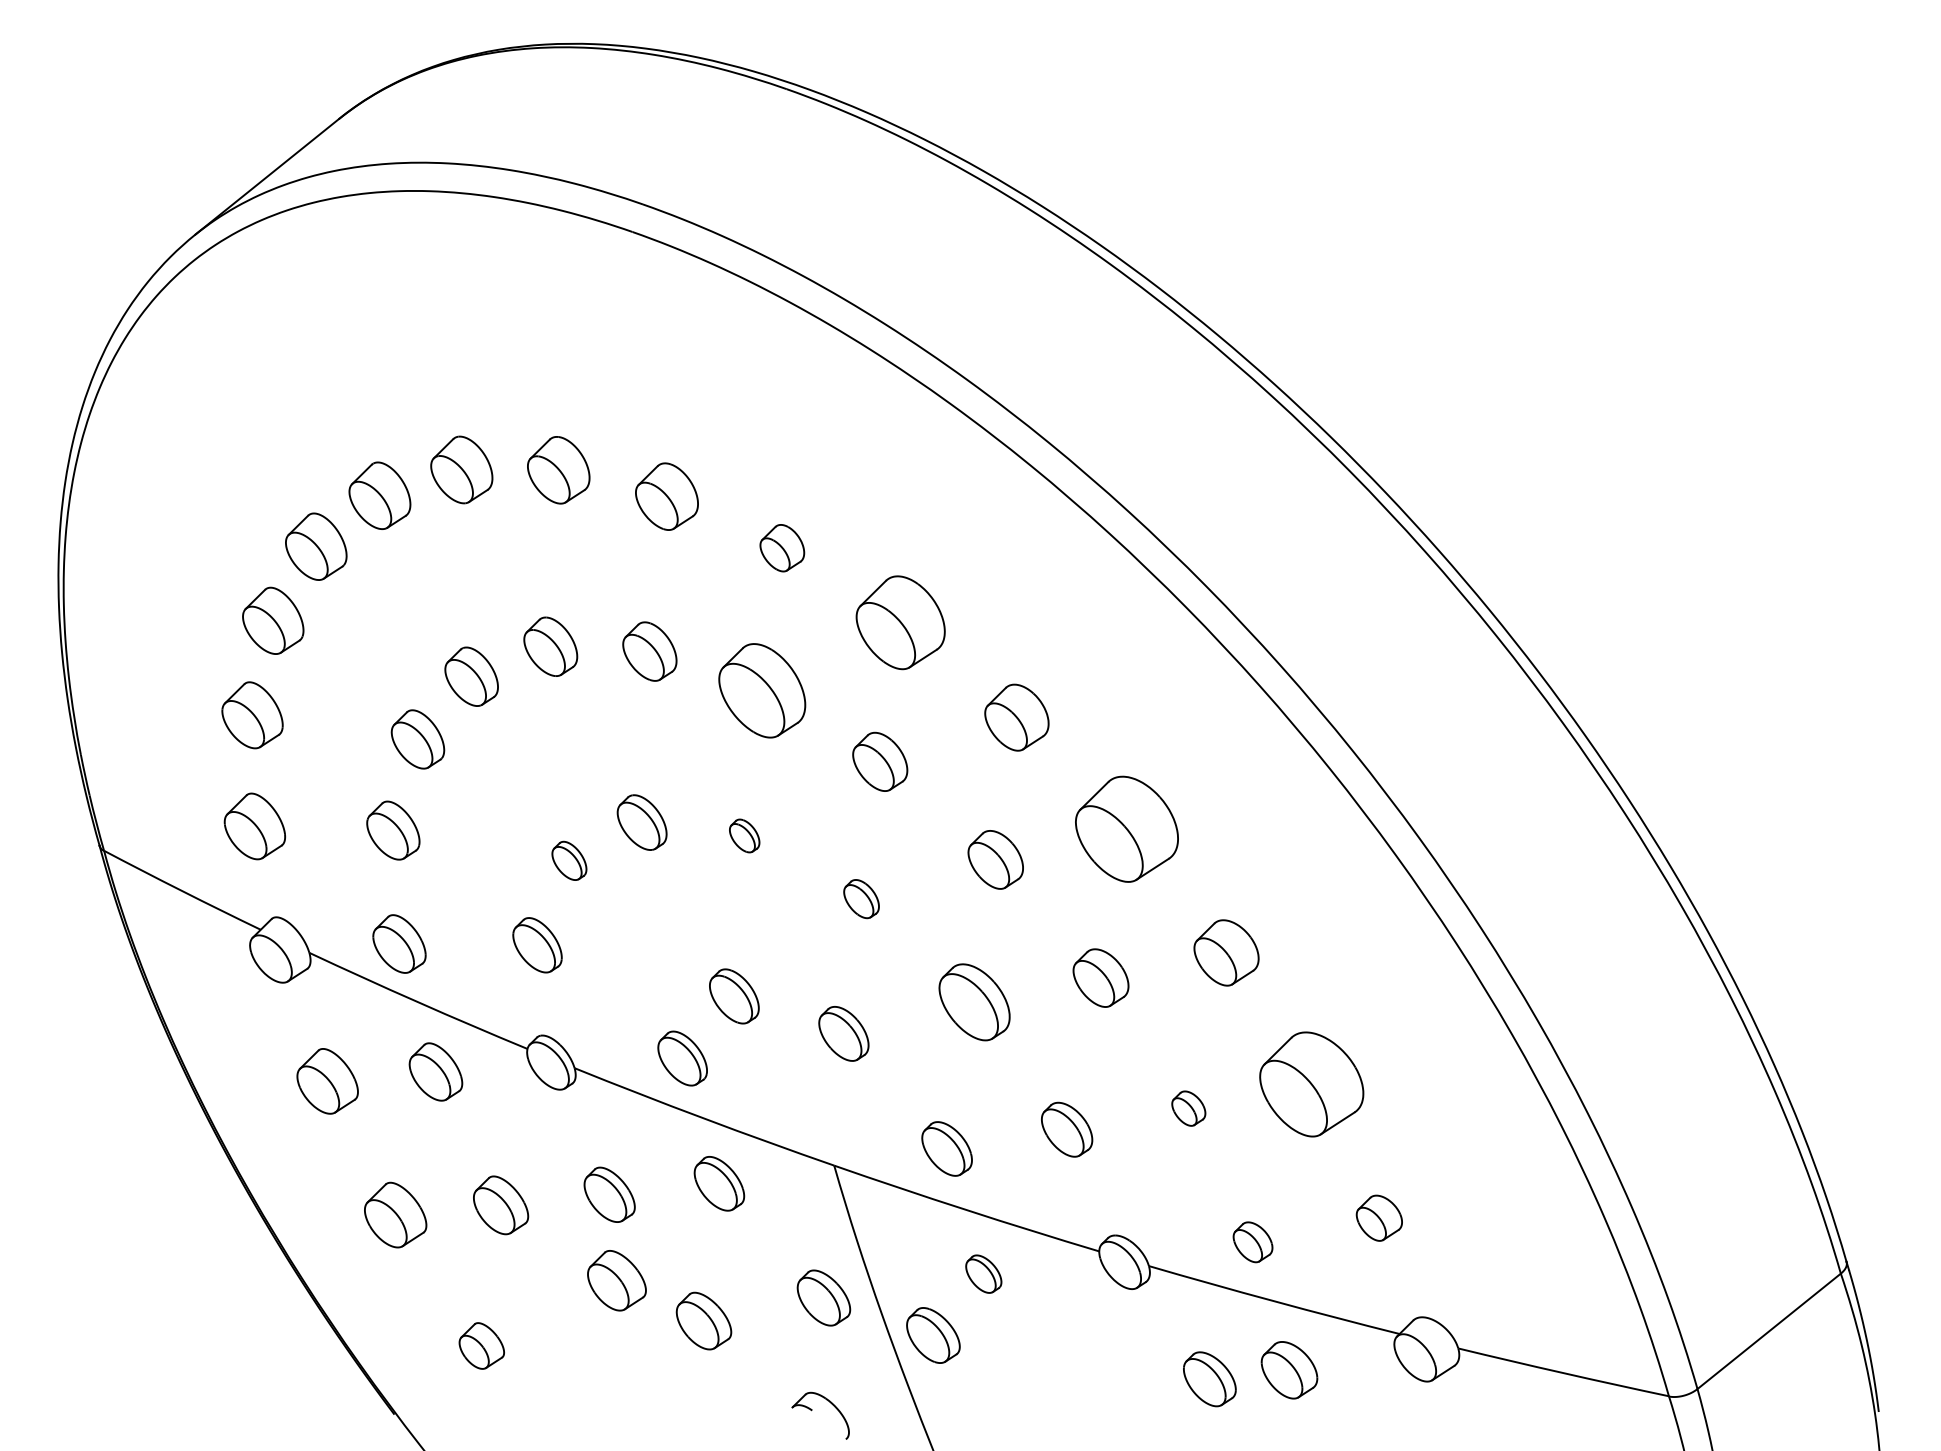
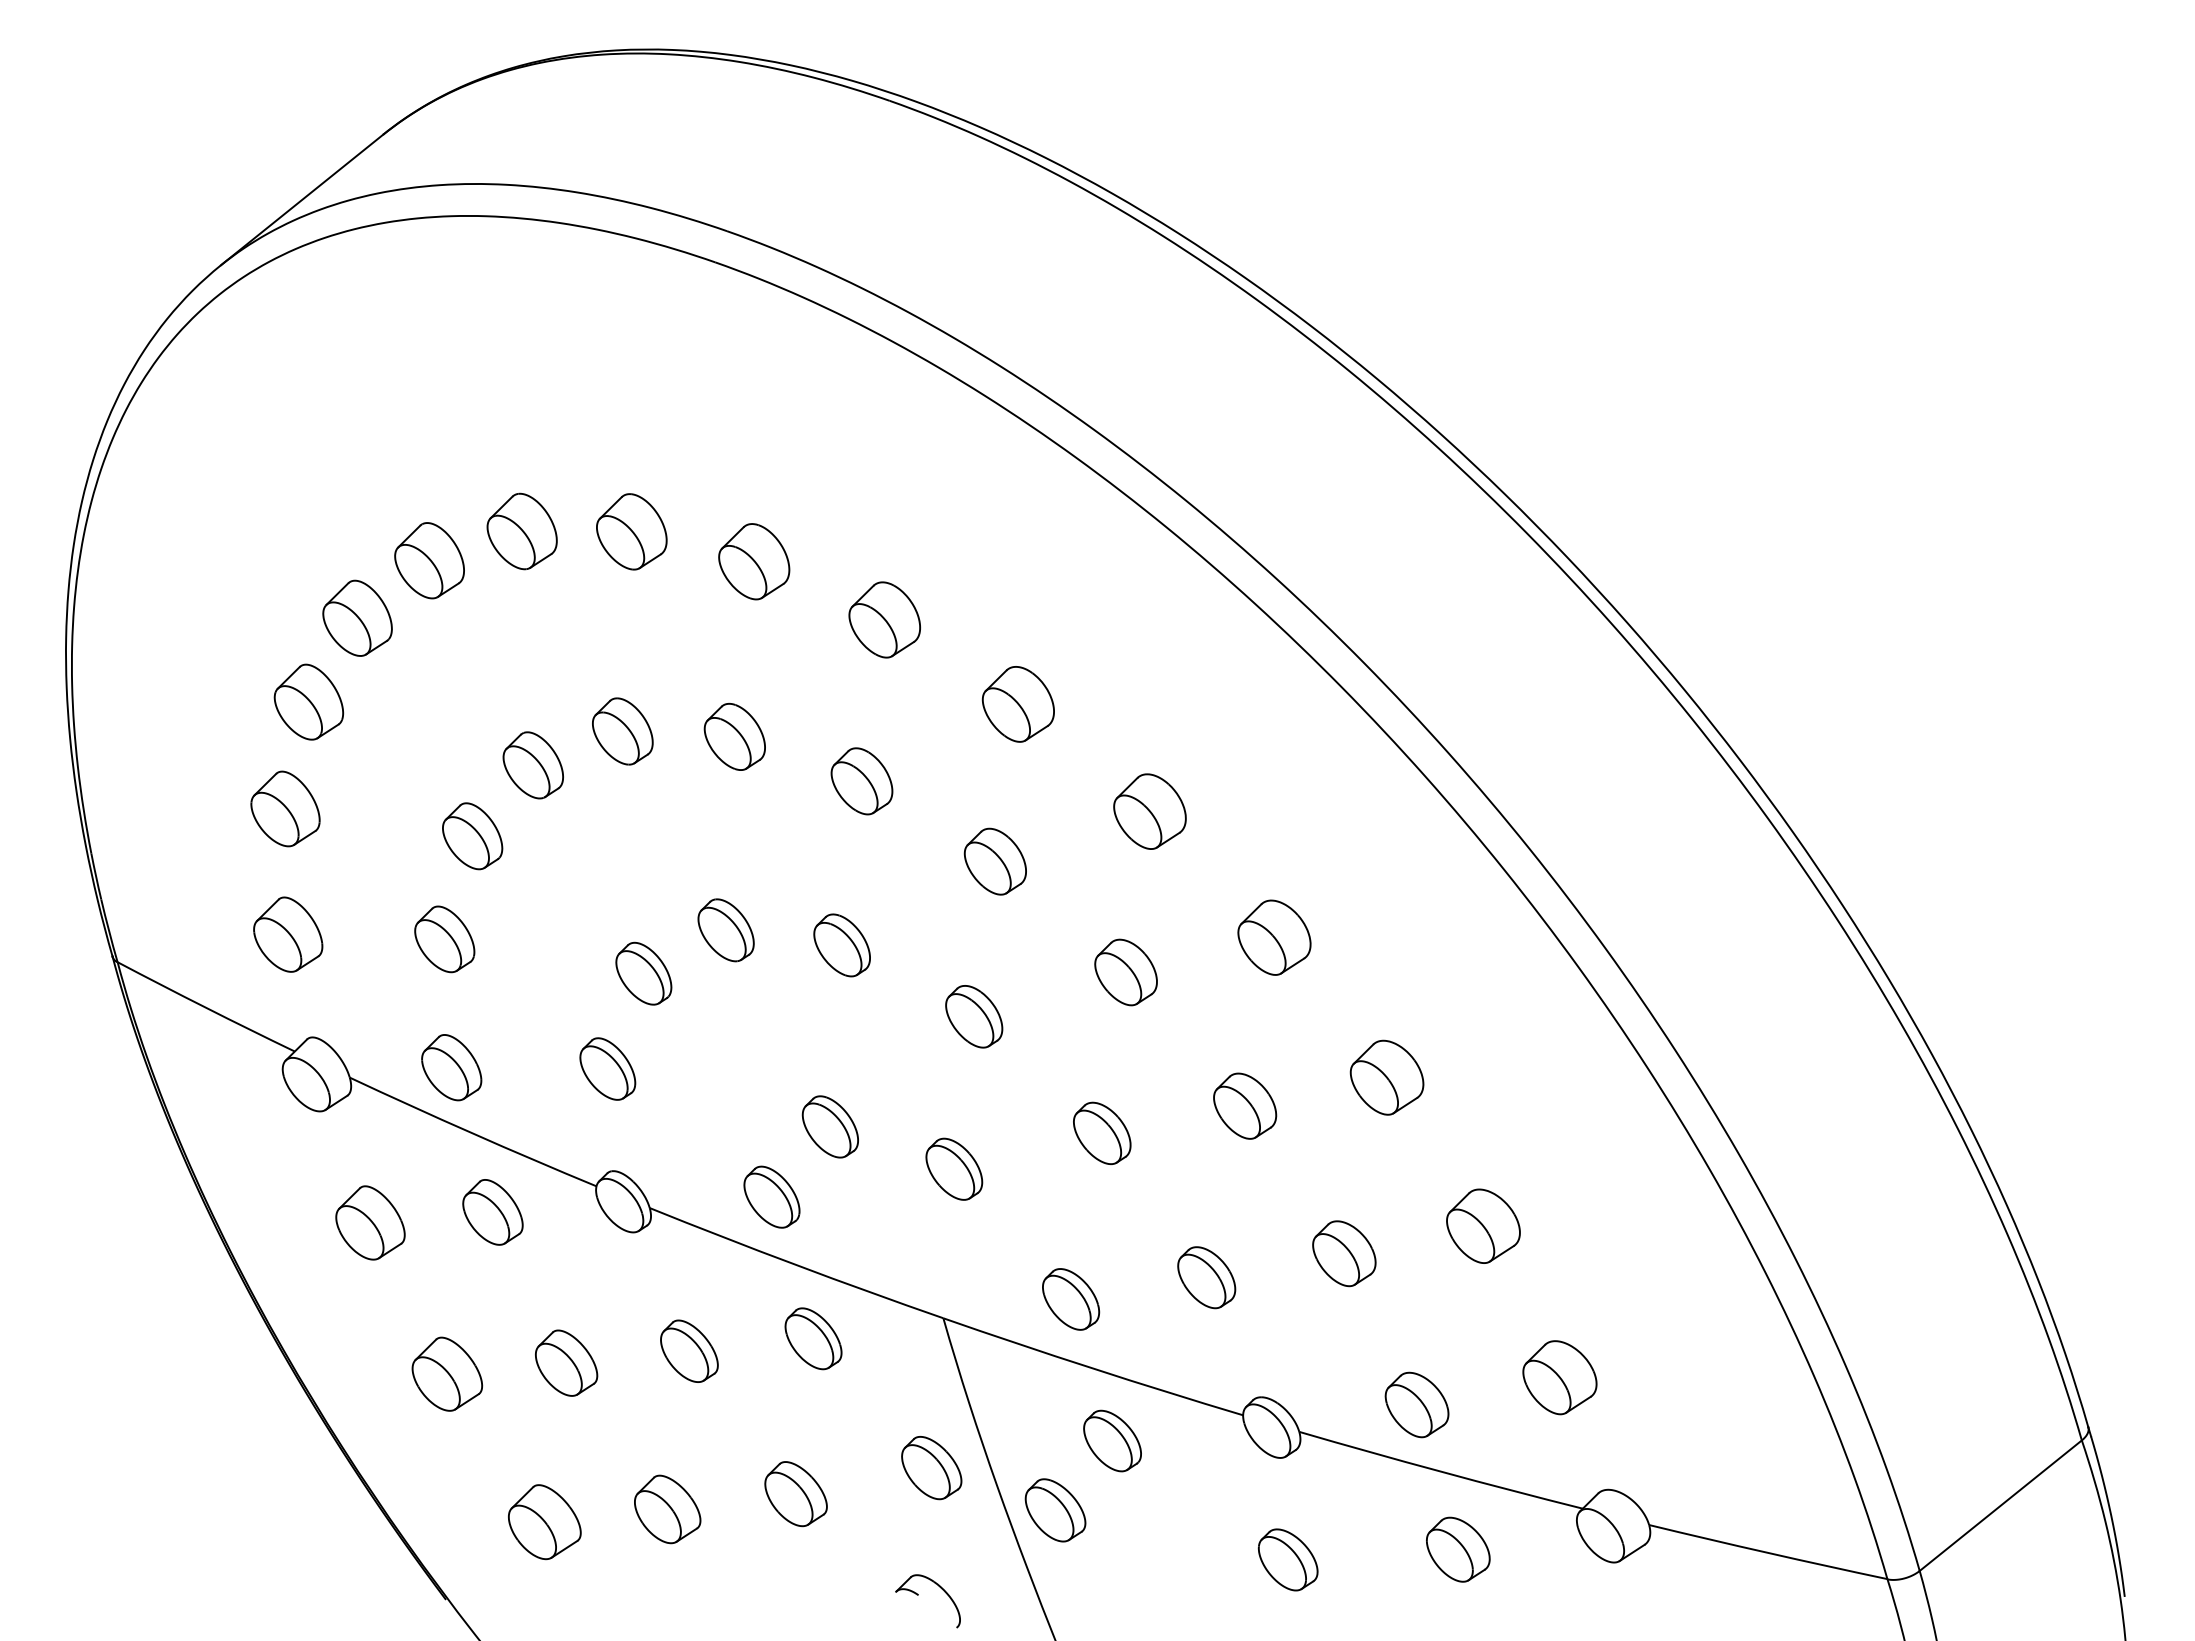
part: (782, 547) -> (884, 619), size x1.43
part: (899, 622) -> (1017, 704), size x0.71
part: (761, 691) -> (861, 781), size x0.62
part: (1127, 828) -> (1274, 937), size x0.62
part: (744, 836) -> (841, 945), size x1.67
part: (569, 860) -> (643, 973), size x1.43
part: (861, 898) -> (974, 1016), size x1.43
part: (974, 1001) -> (1102, 1132), size x0.71
part: (1311, 1083) -> (1483, 1225), size x0.62
part: (1188, 1108) -> (1344, 1253), size x1.67
part: (1379, 1217) -> (1559, 1377), size x1.43
part: (1252, 1241) -> (1416, 1404), size x1.43
part: (983, 1273) -> (1112, 1440), size x1.43
part: (616, 1280) -> (667, 1509), moved
part: (481, 1346) -> (544, 1522), size x1.43
part: (1209, 1378) -> (1287, 1559), moved

